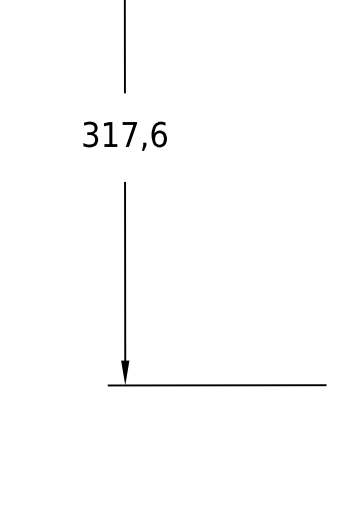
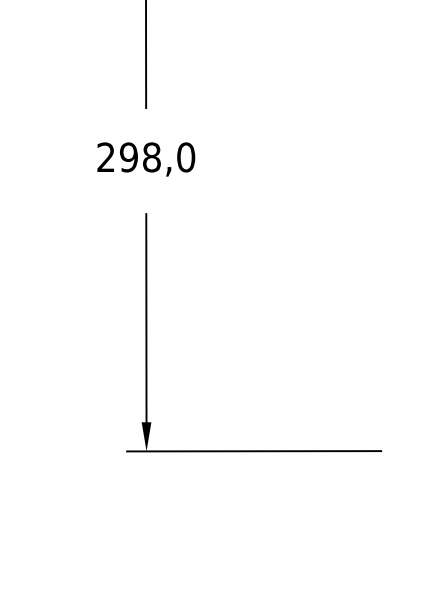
text: (124, 134) -> (145, 157), 317,6 -> 298,0

